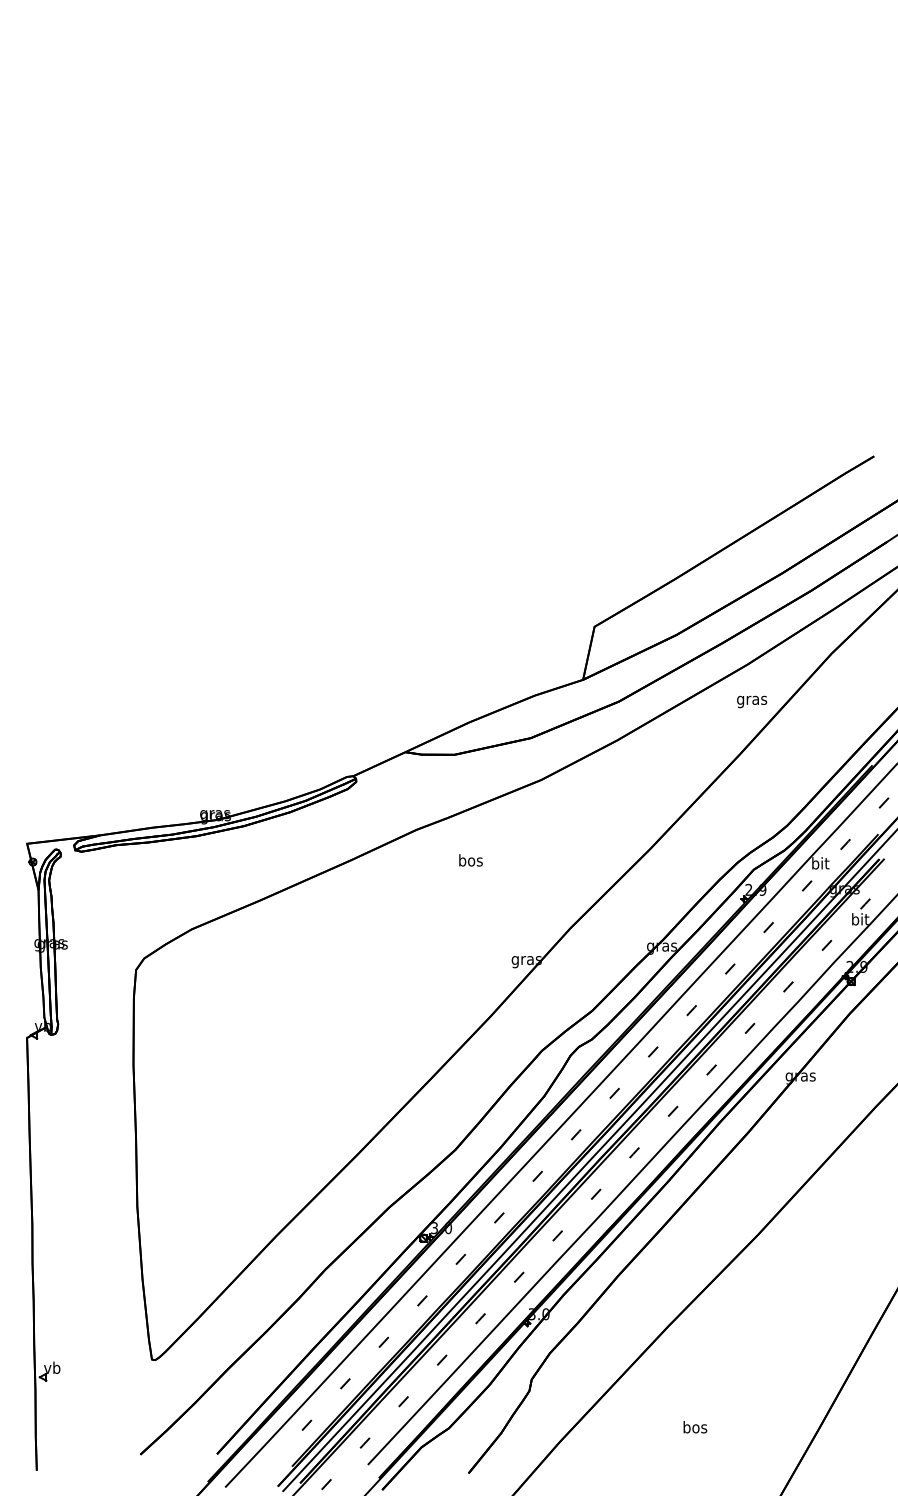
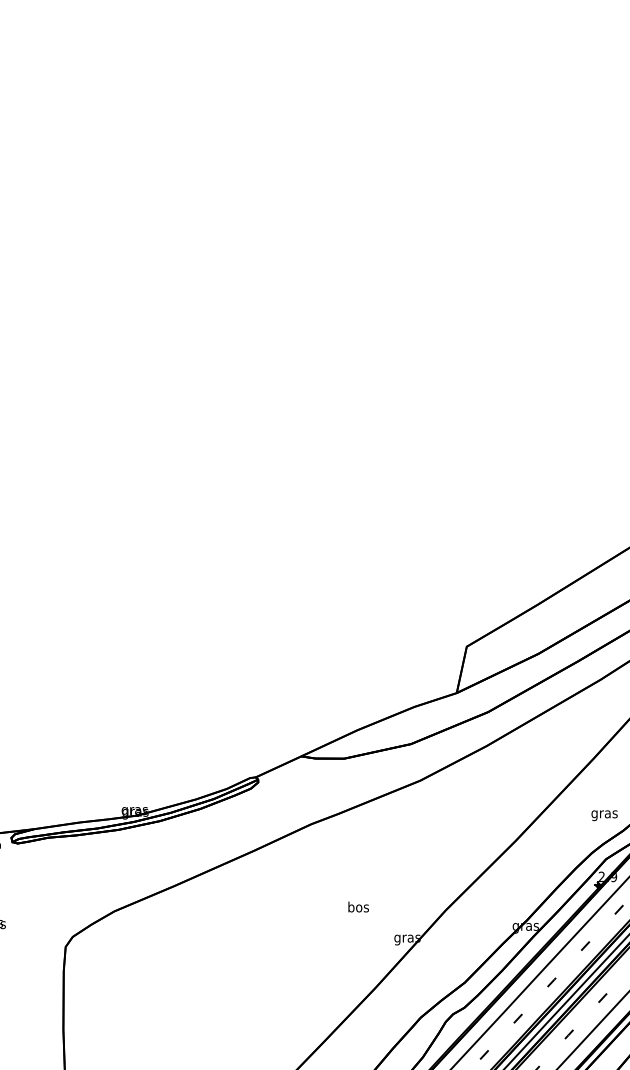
text: (752, 701) -> (604, 815), moved
text: (470, 860) -> (358, 907), moved

